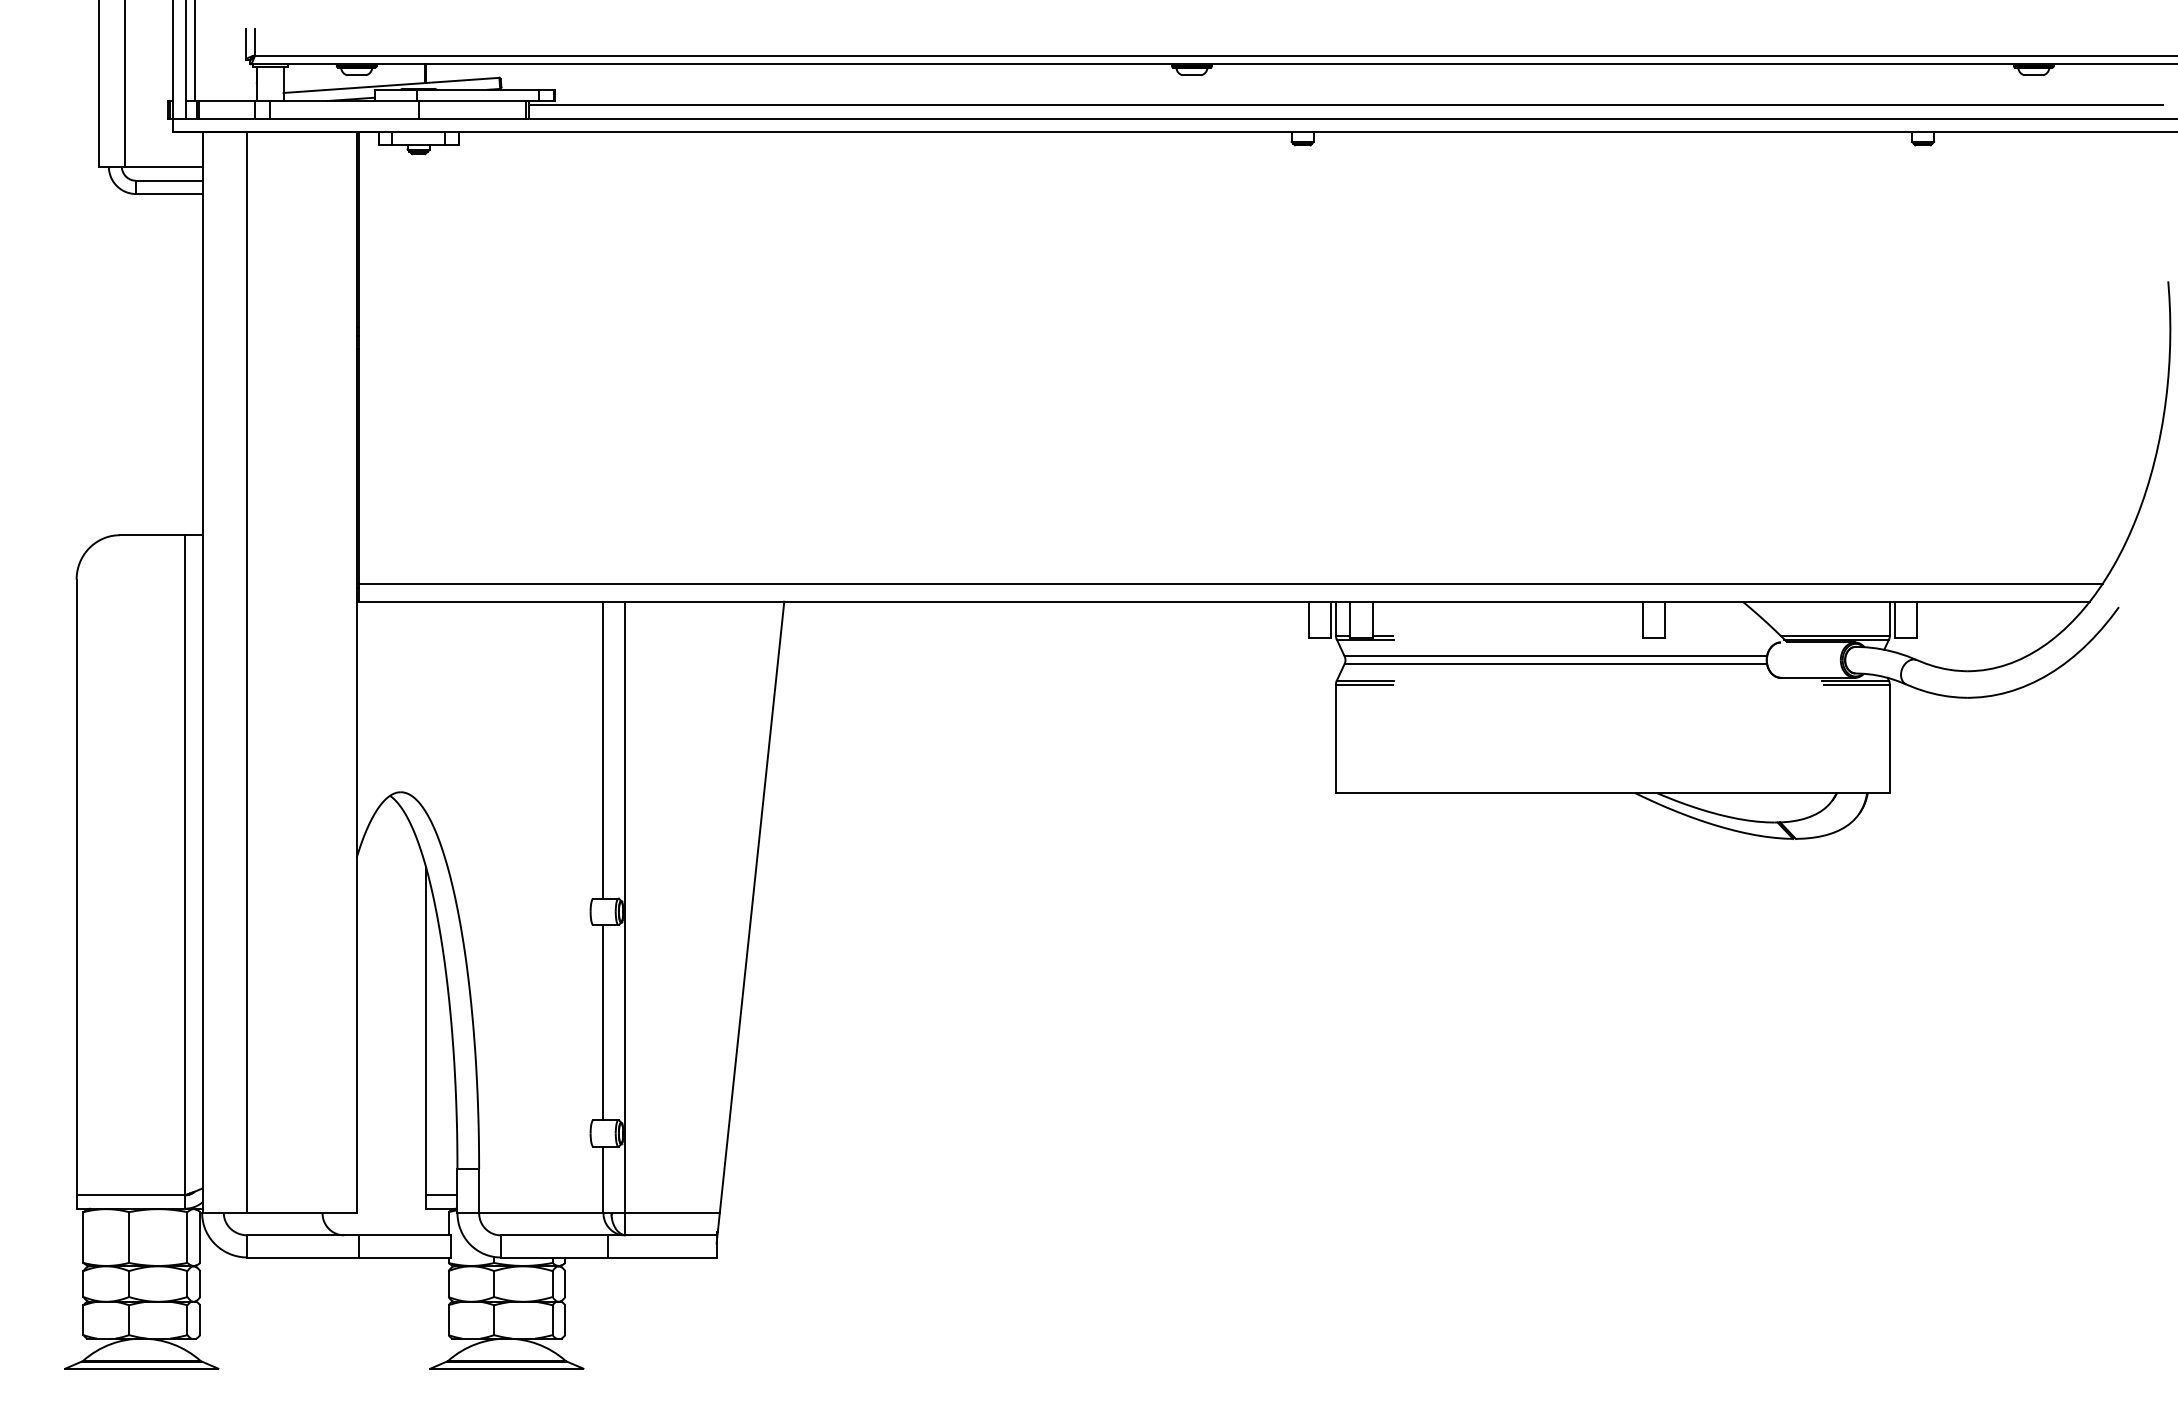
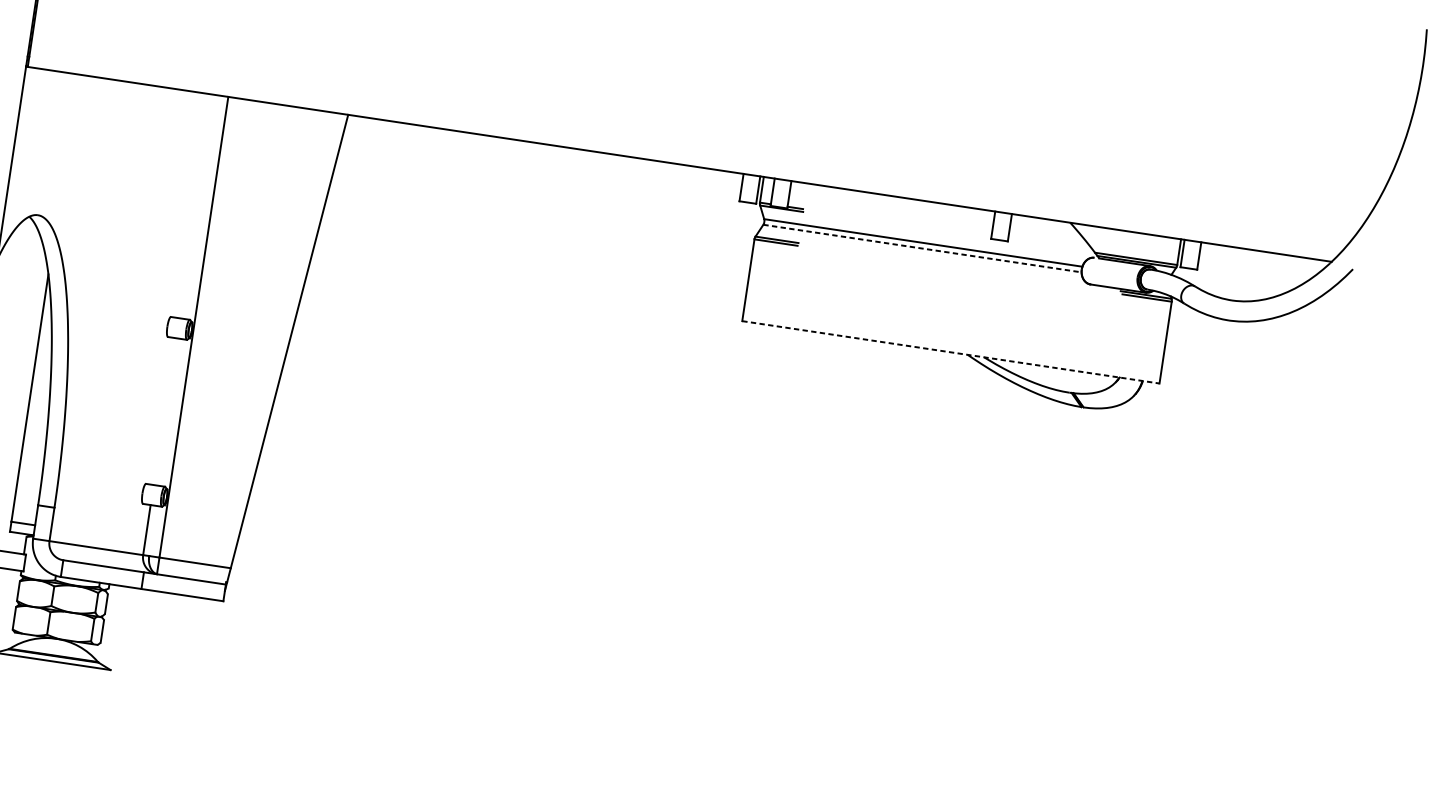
line: (1230, 583) -> (686, 151), removed
line: (1556, 663) -> (922, 248), solid -> dashed
line: (603, 749) -> (195, 205), removed
line: (1612, 793) -> (950, 352), solid -> dashed
line: (603, 1022) -> (164, 411), removed

